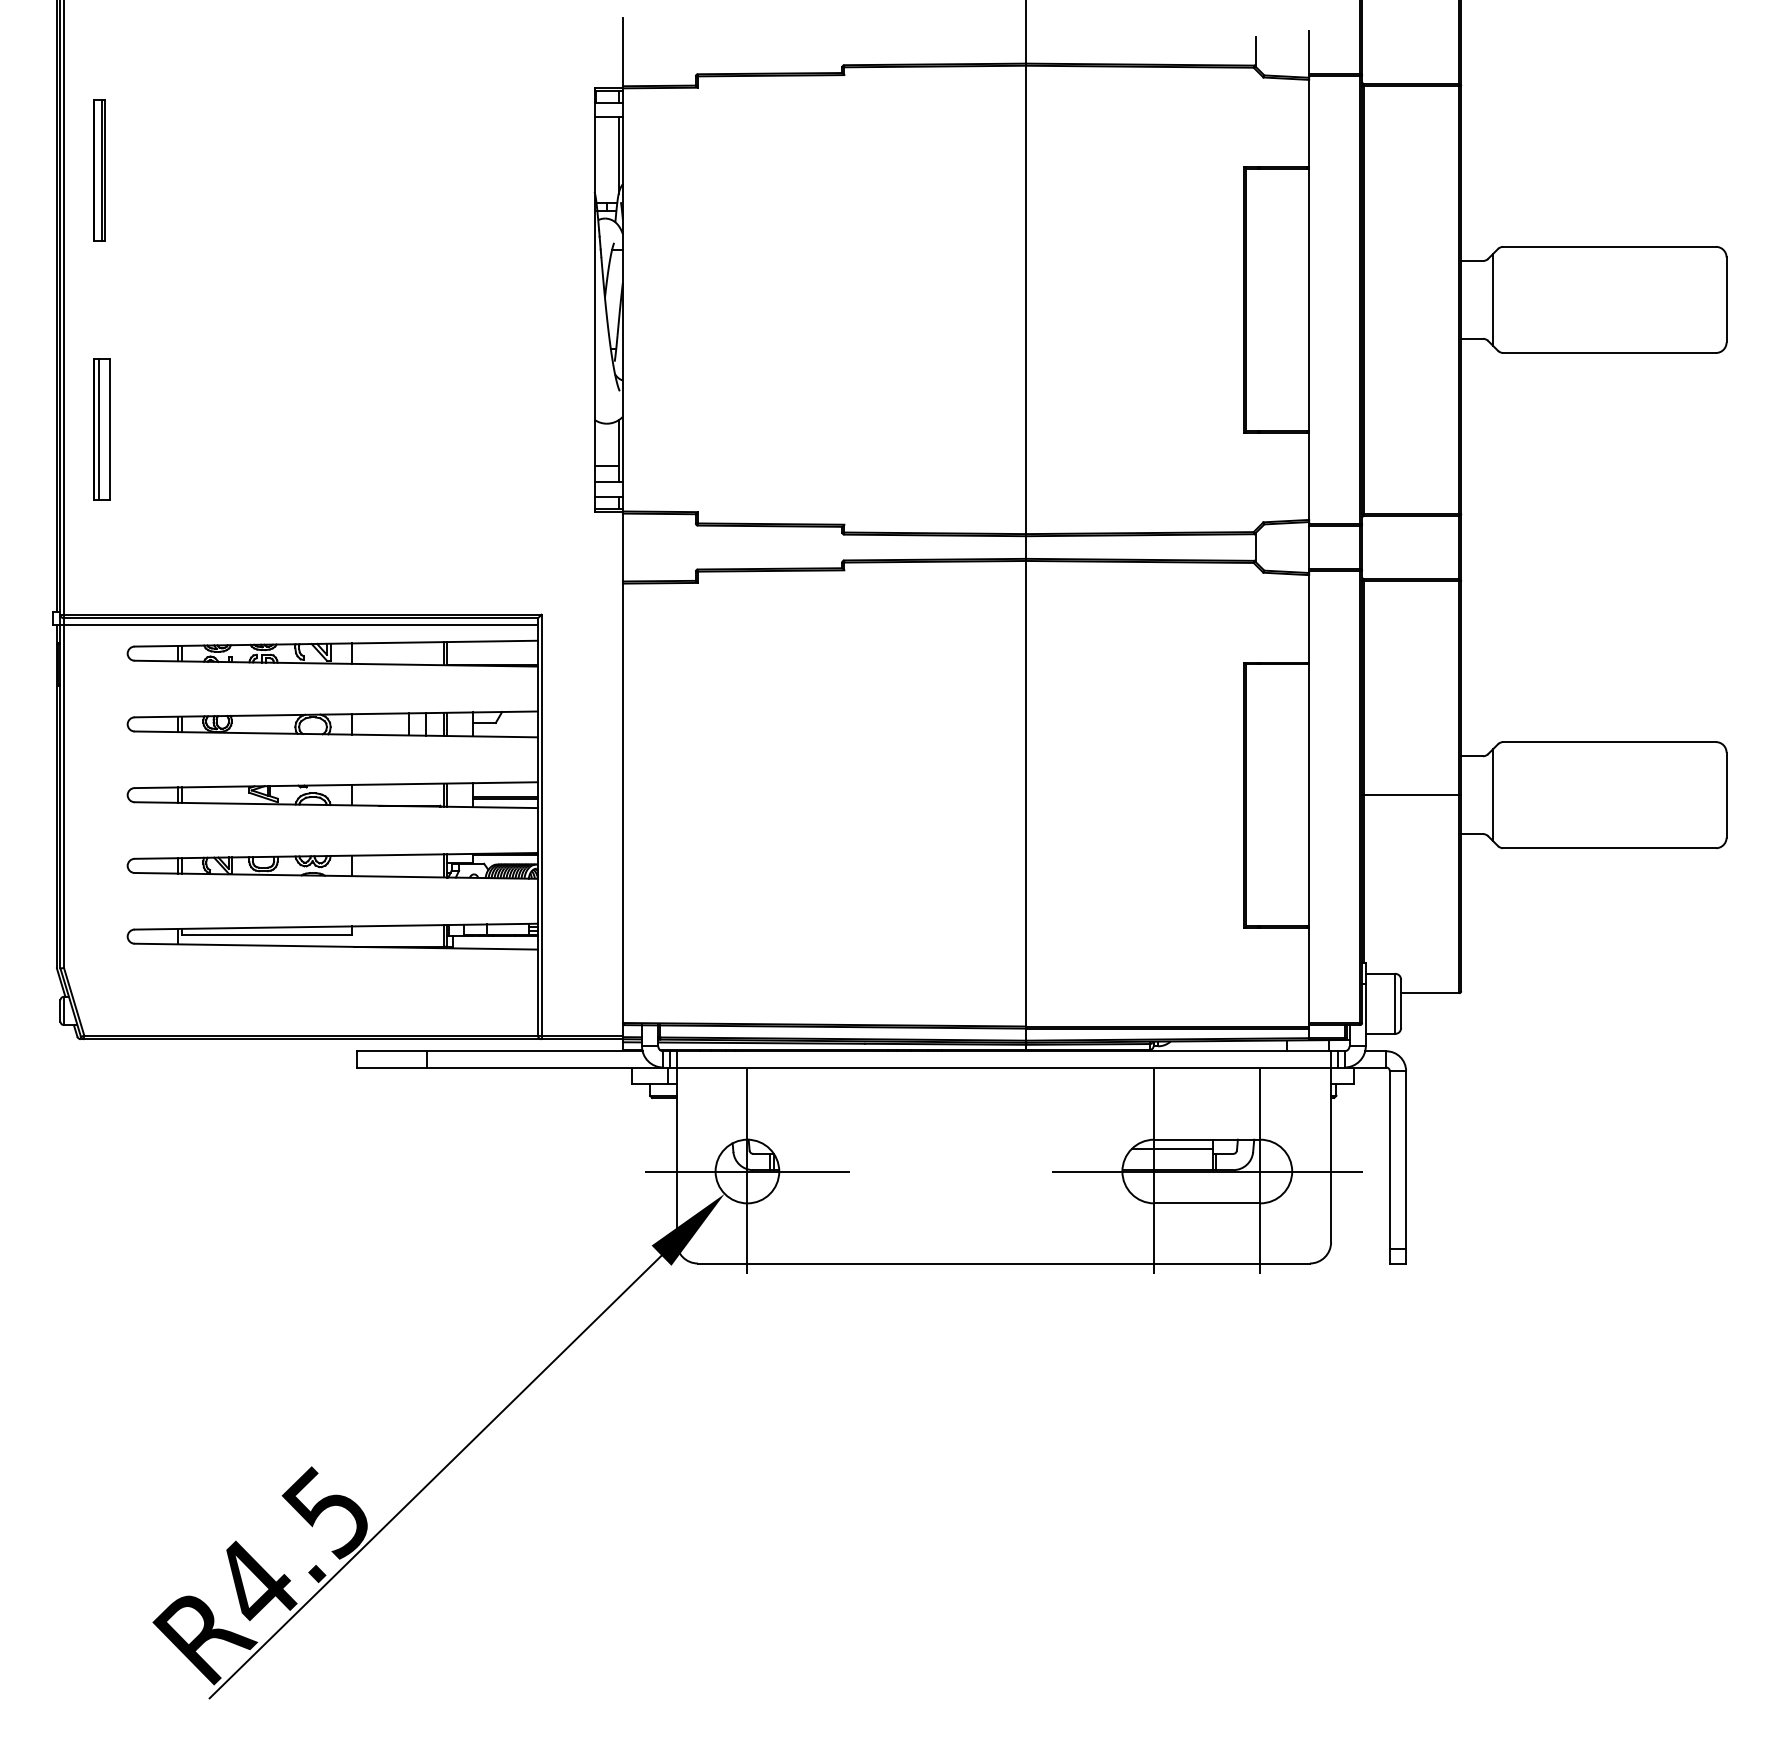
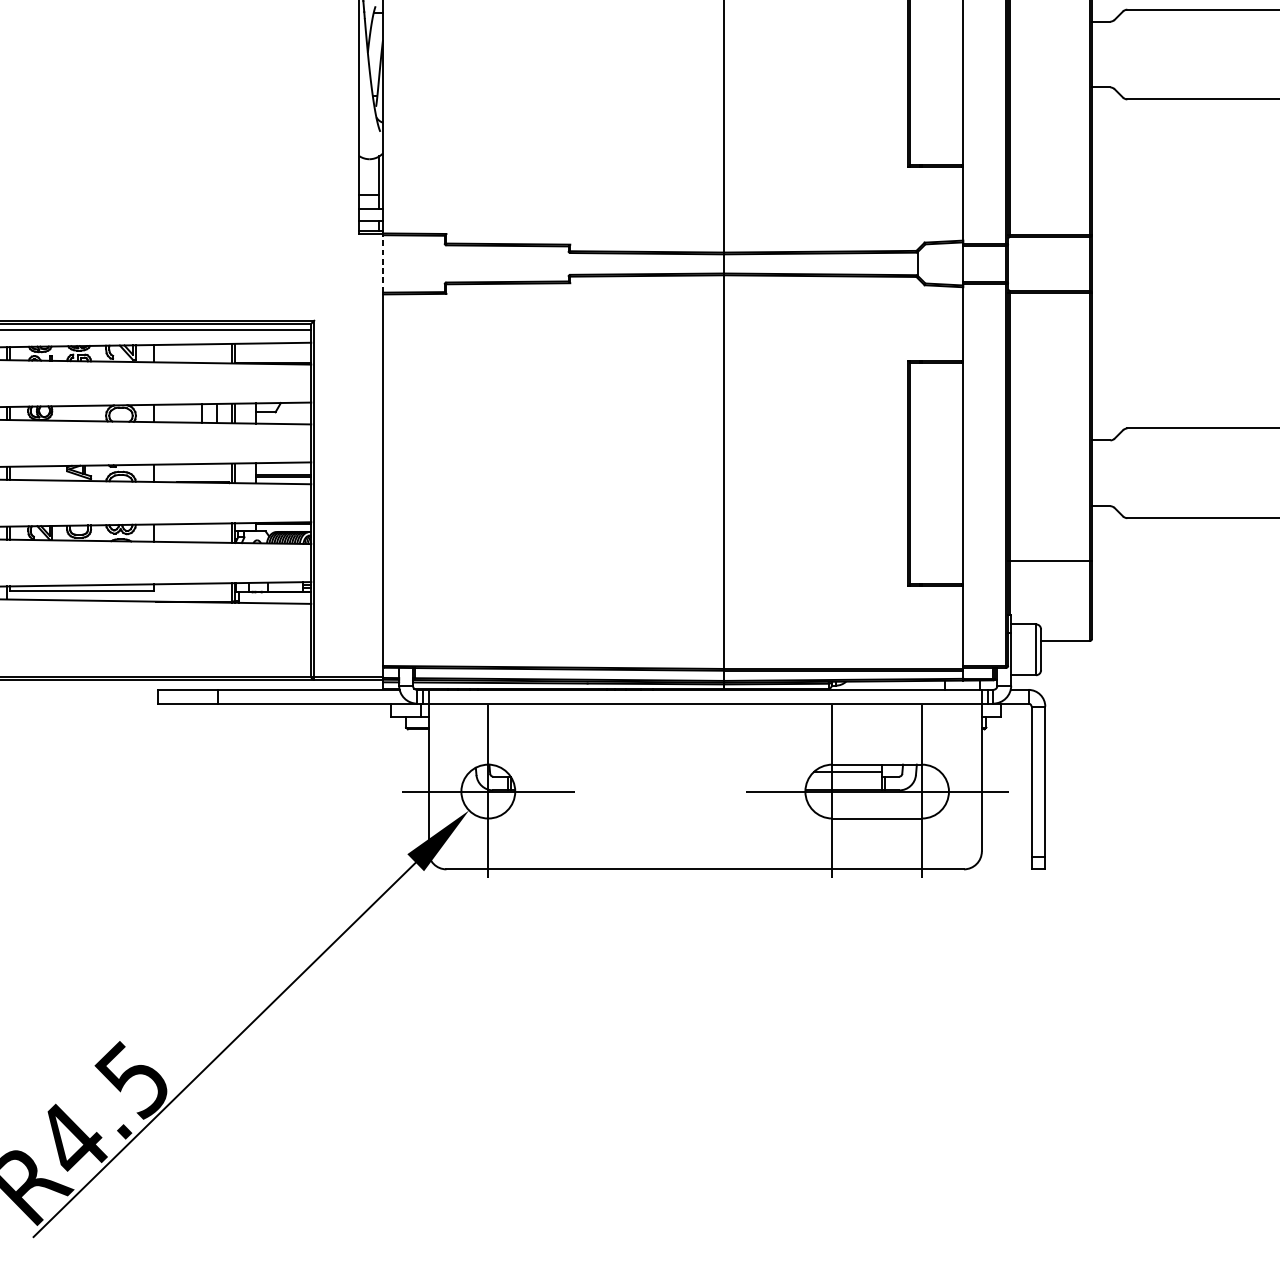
line: (1493, 299) -> (1119, 54), removed
line: (622, 547) -> (382, 263), solid -> dashed
line: (1411, 795) -> (1049, 561), moved
line: (1493, 795) -> (1119, 473), removed

